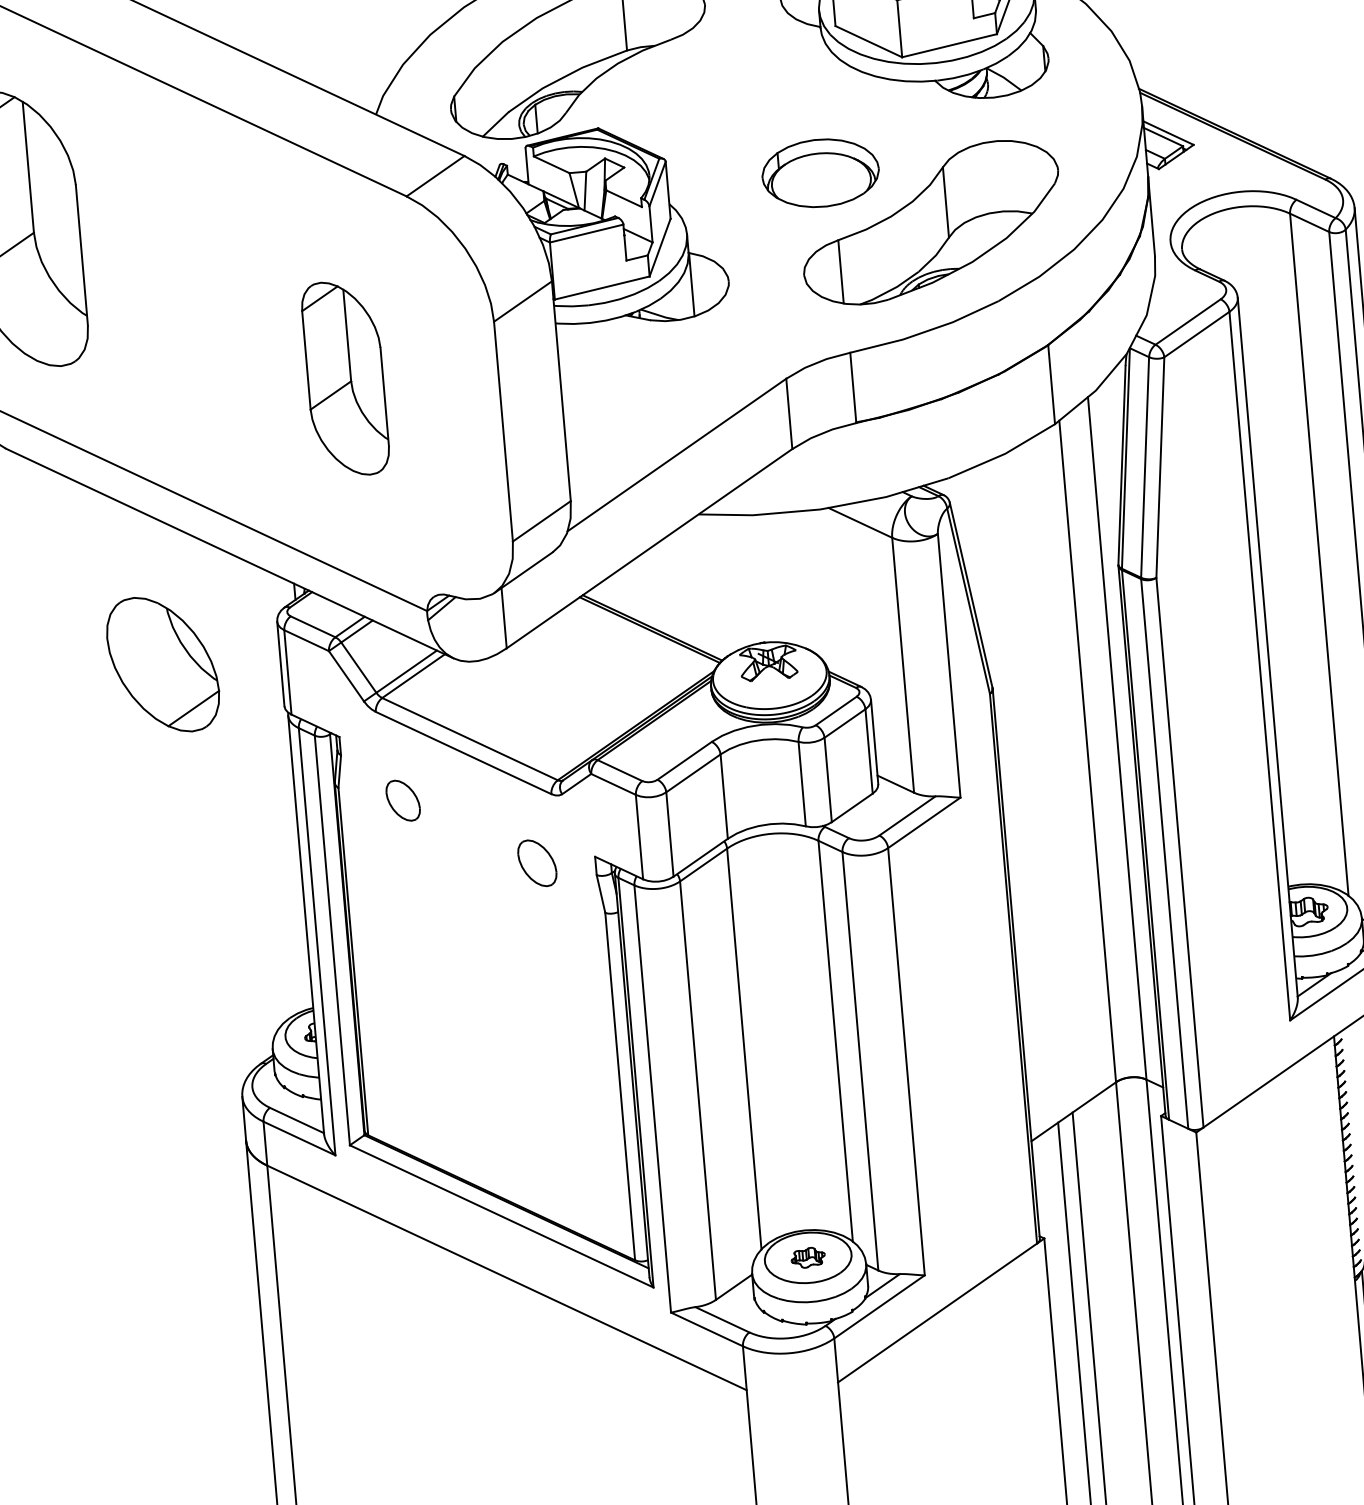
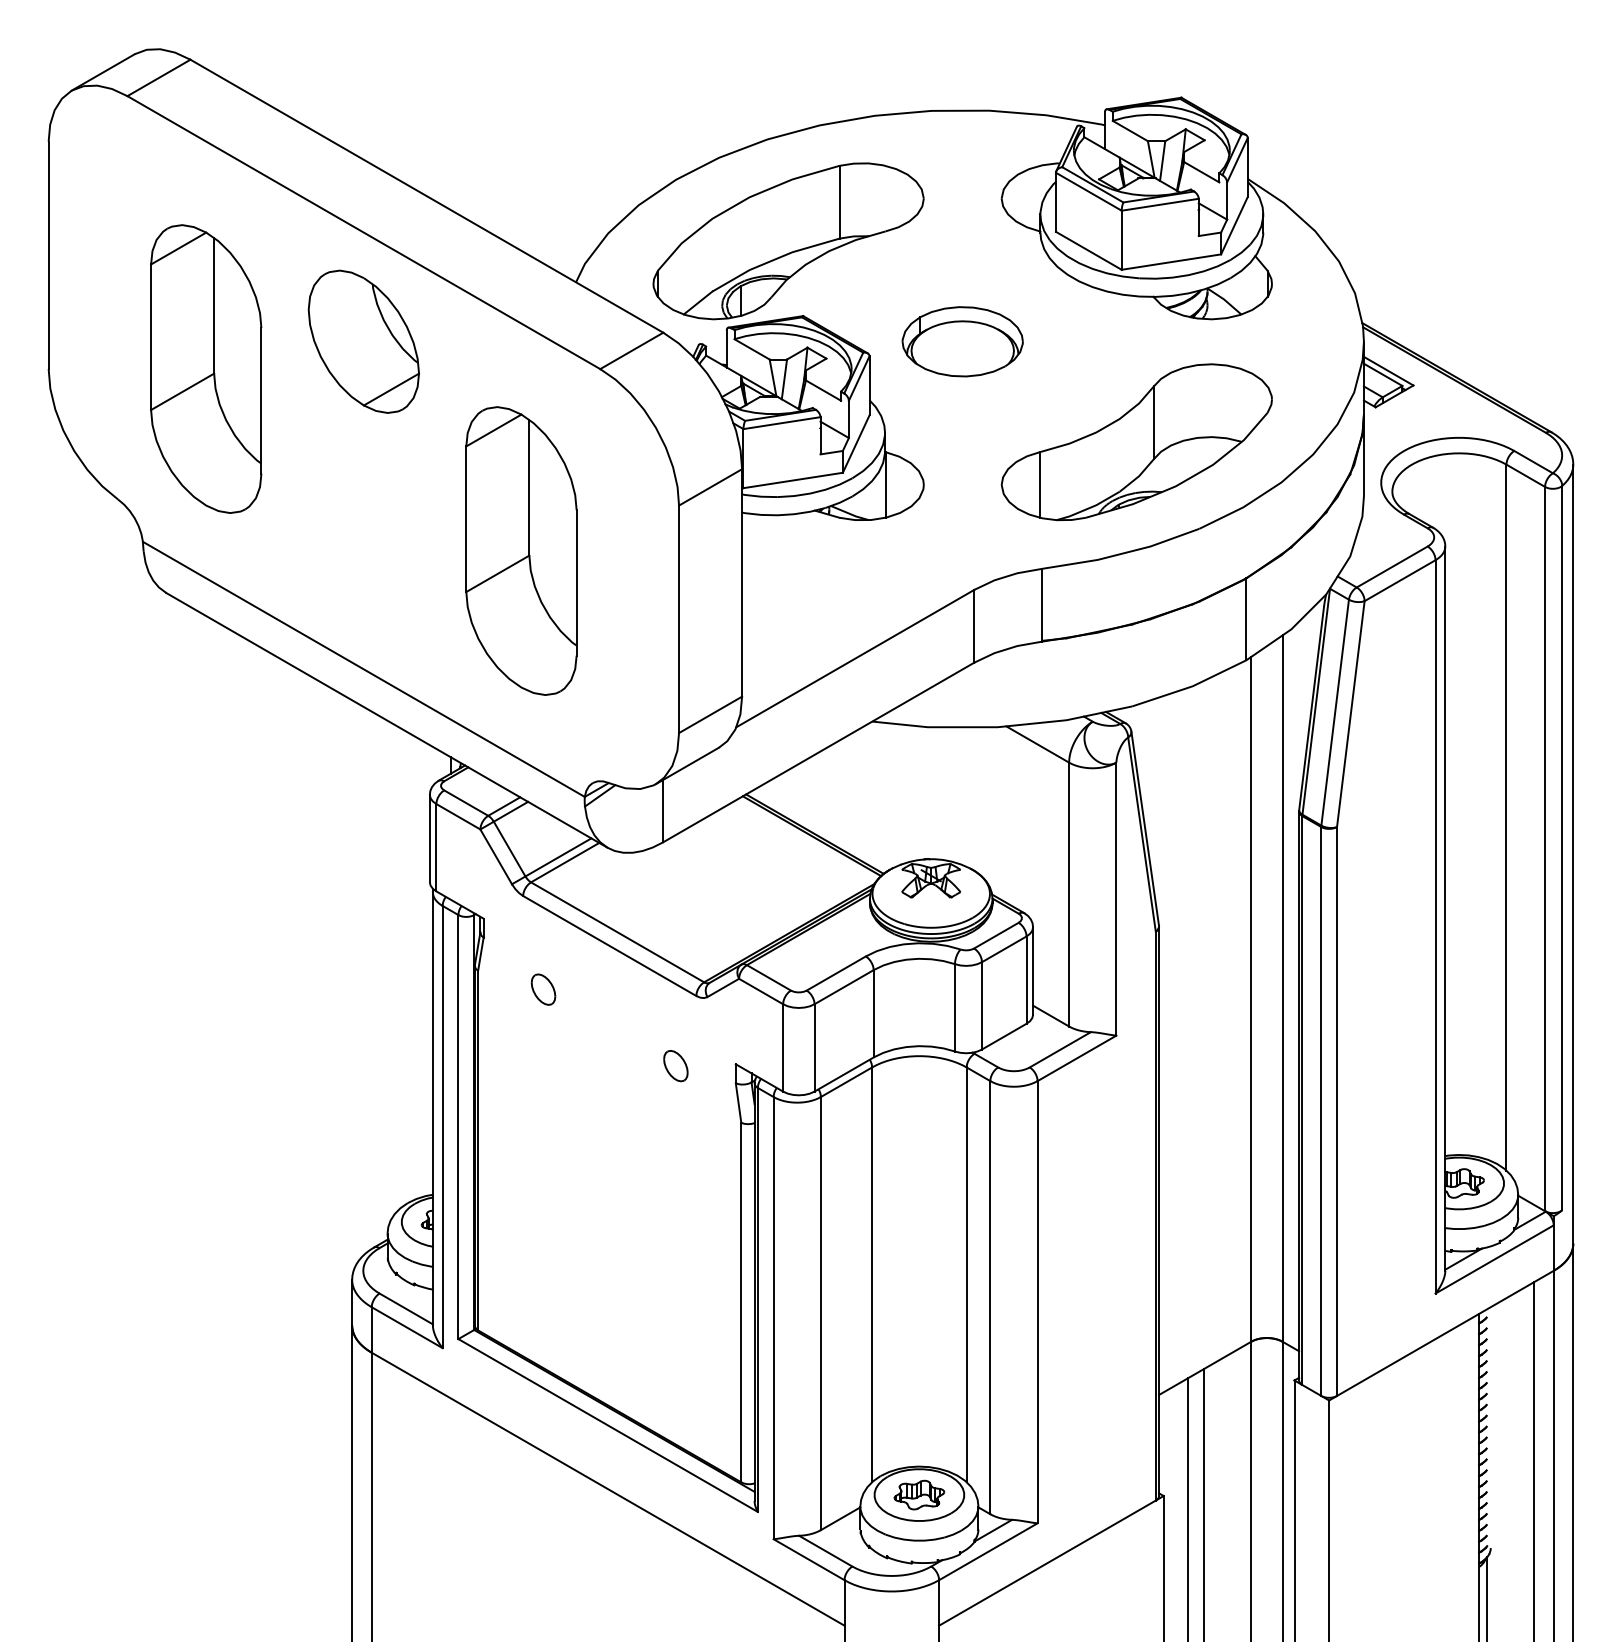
part: (820, 173) -> (962, 341), moved
part: (345, 378) -> (521, 550), size x1.43
part: (162, 664) -> (363, 341), moved
part: (403, 800) -> (543, 989), size x0.71
part: (537, 863) -> (675, 1066), size x0.62
part: (808, 1257) -> (919, 1494), size x1.43

